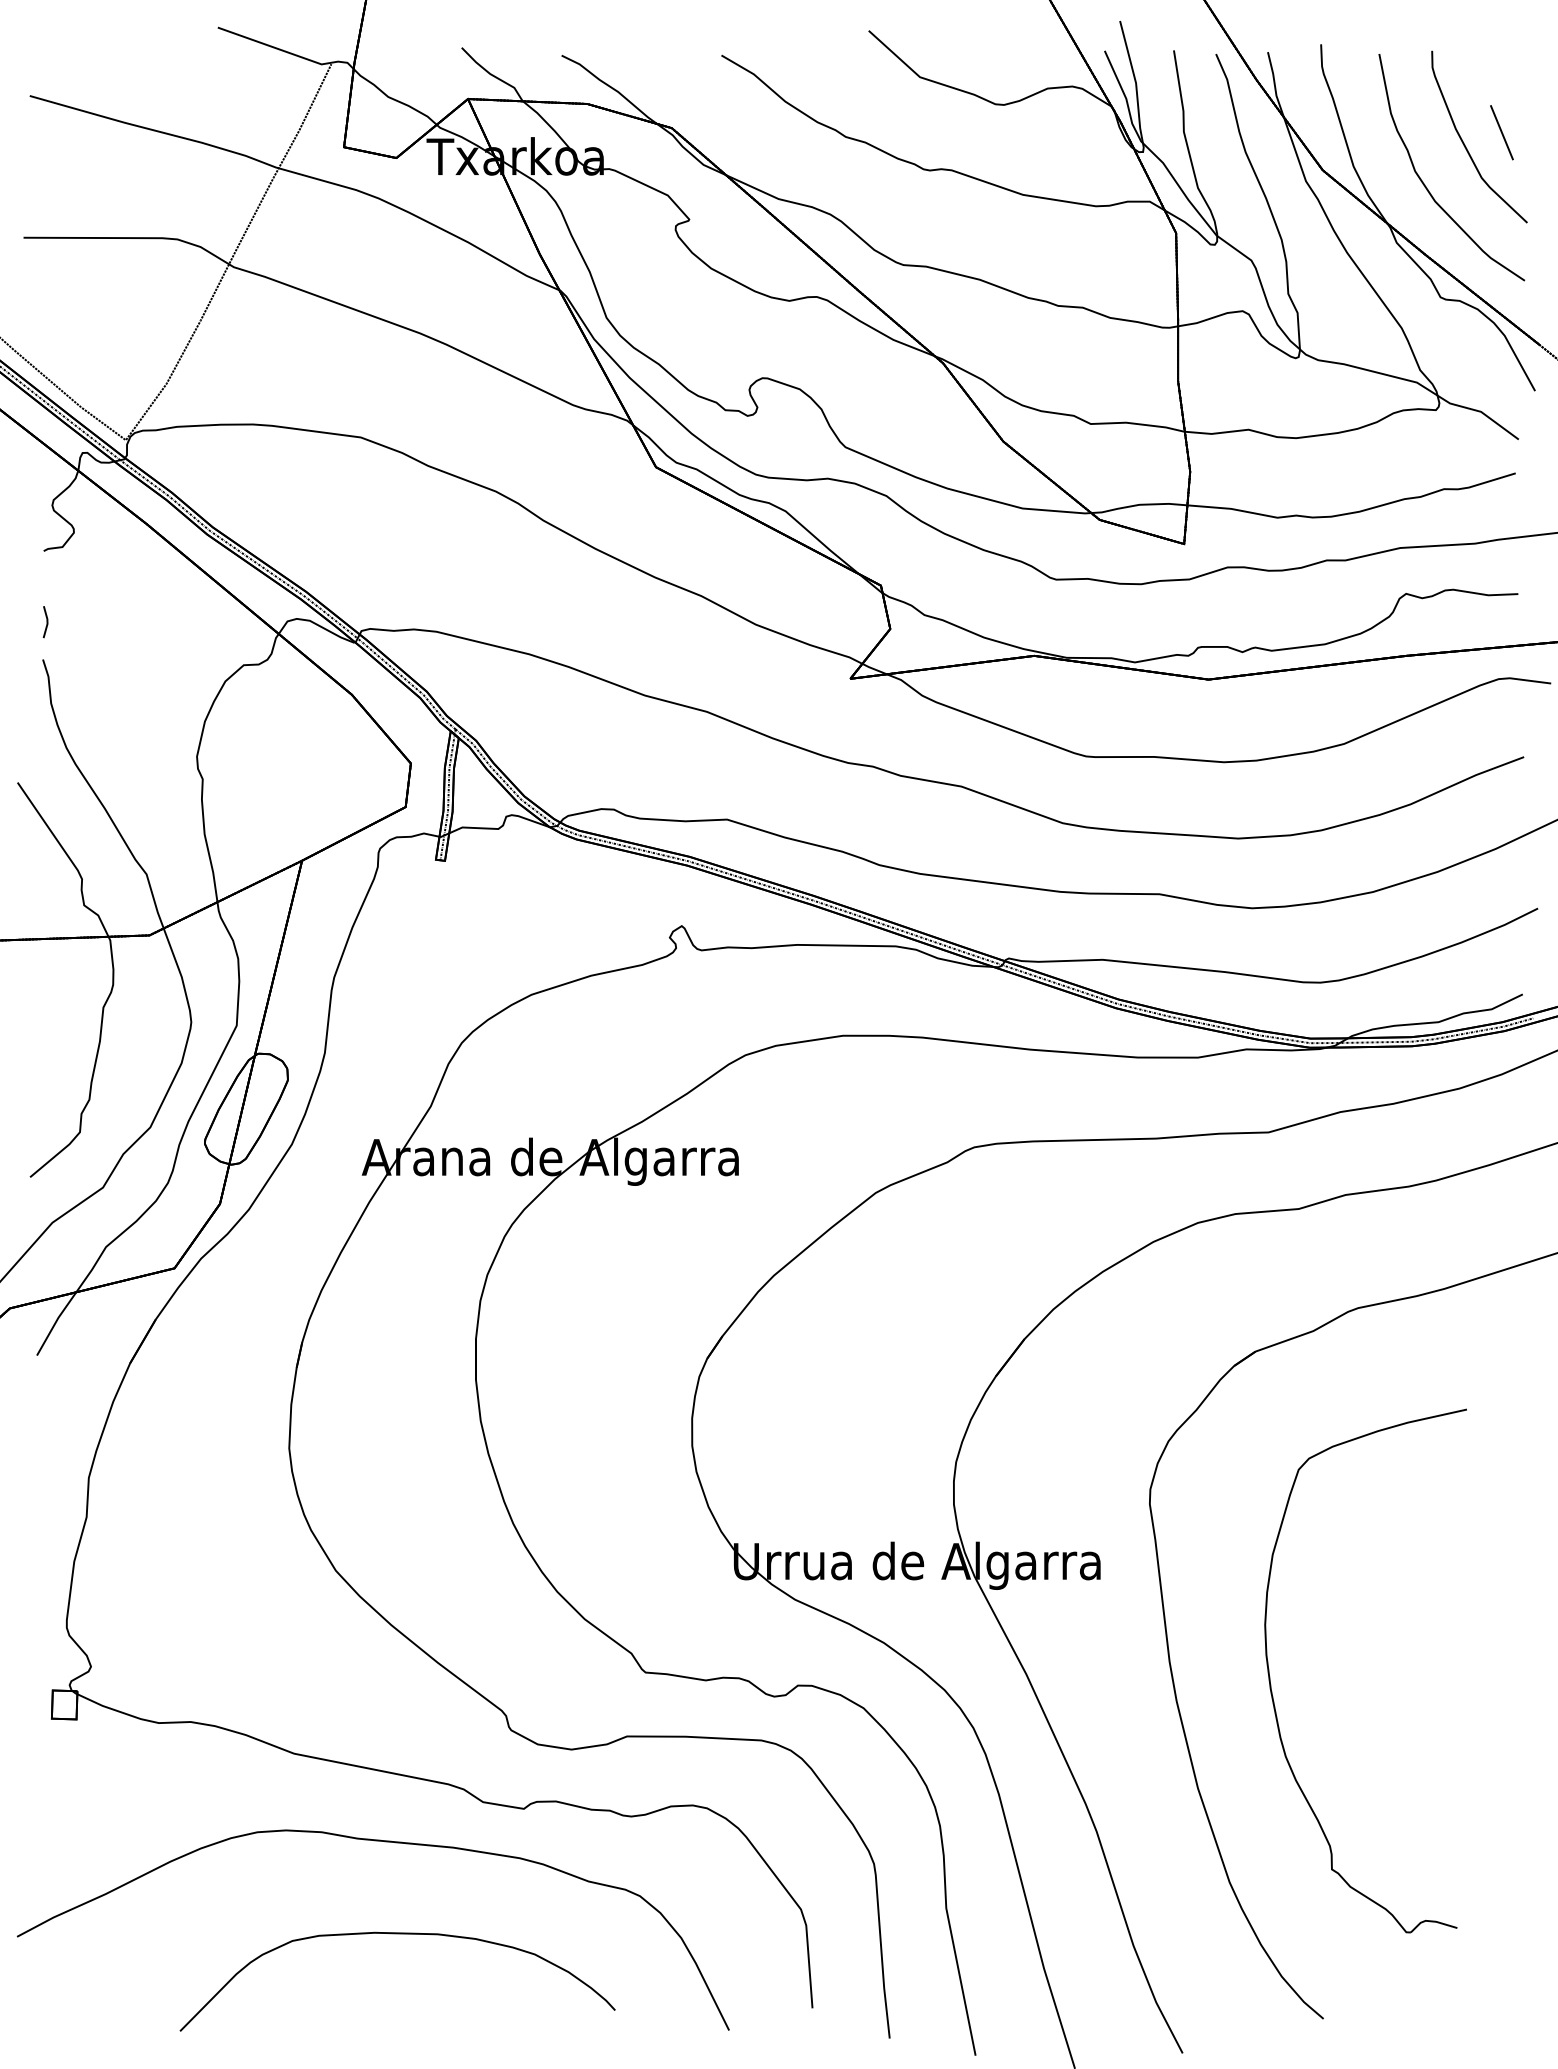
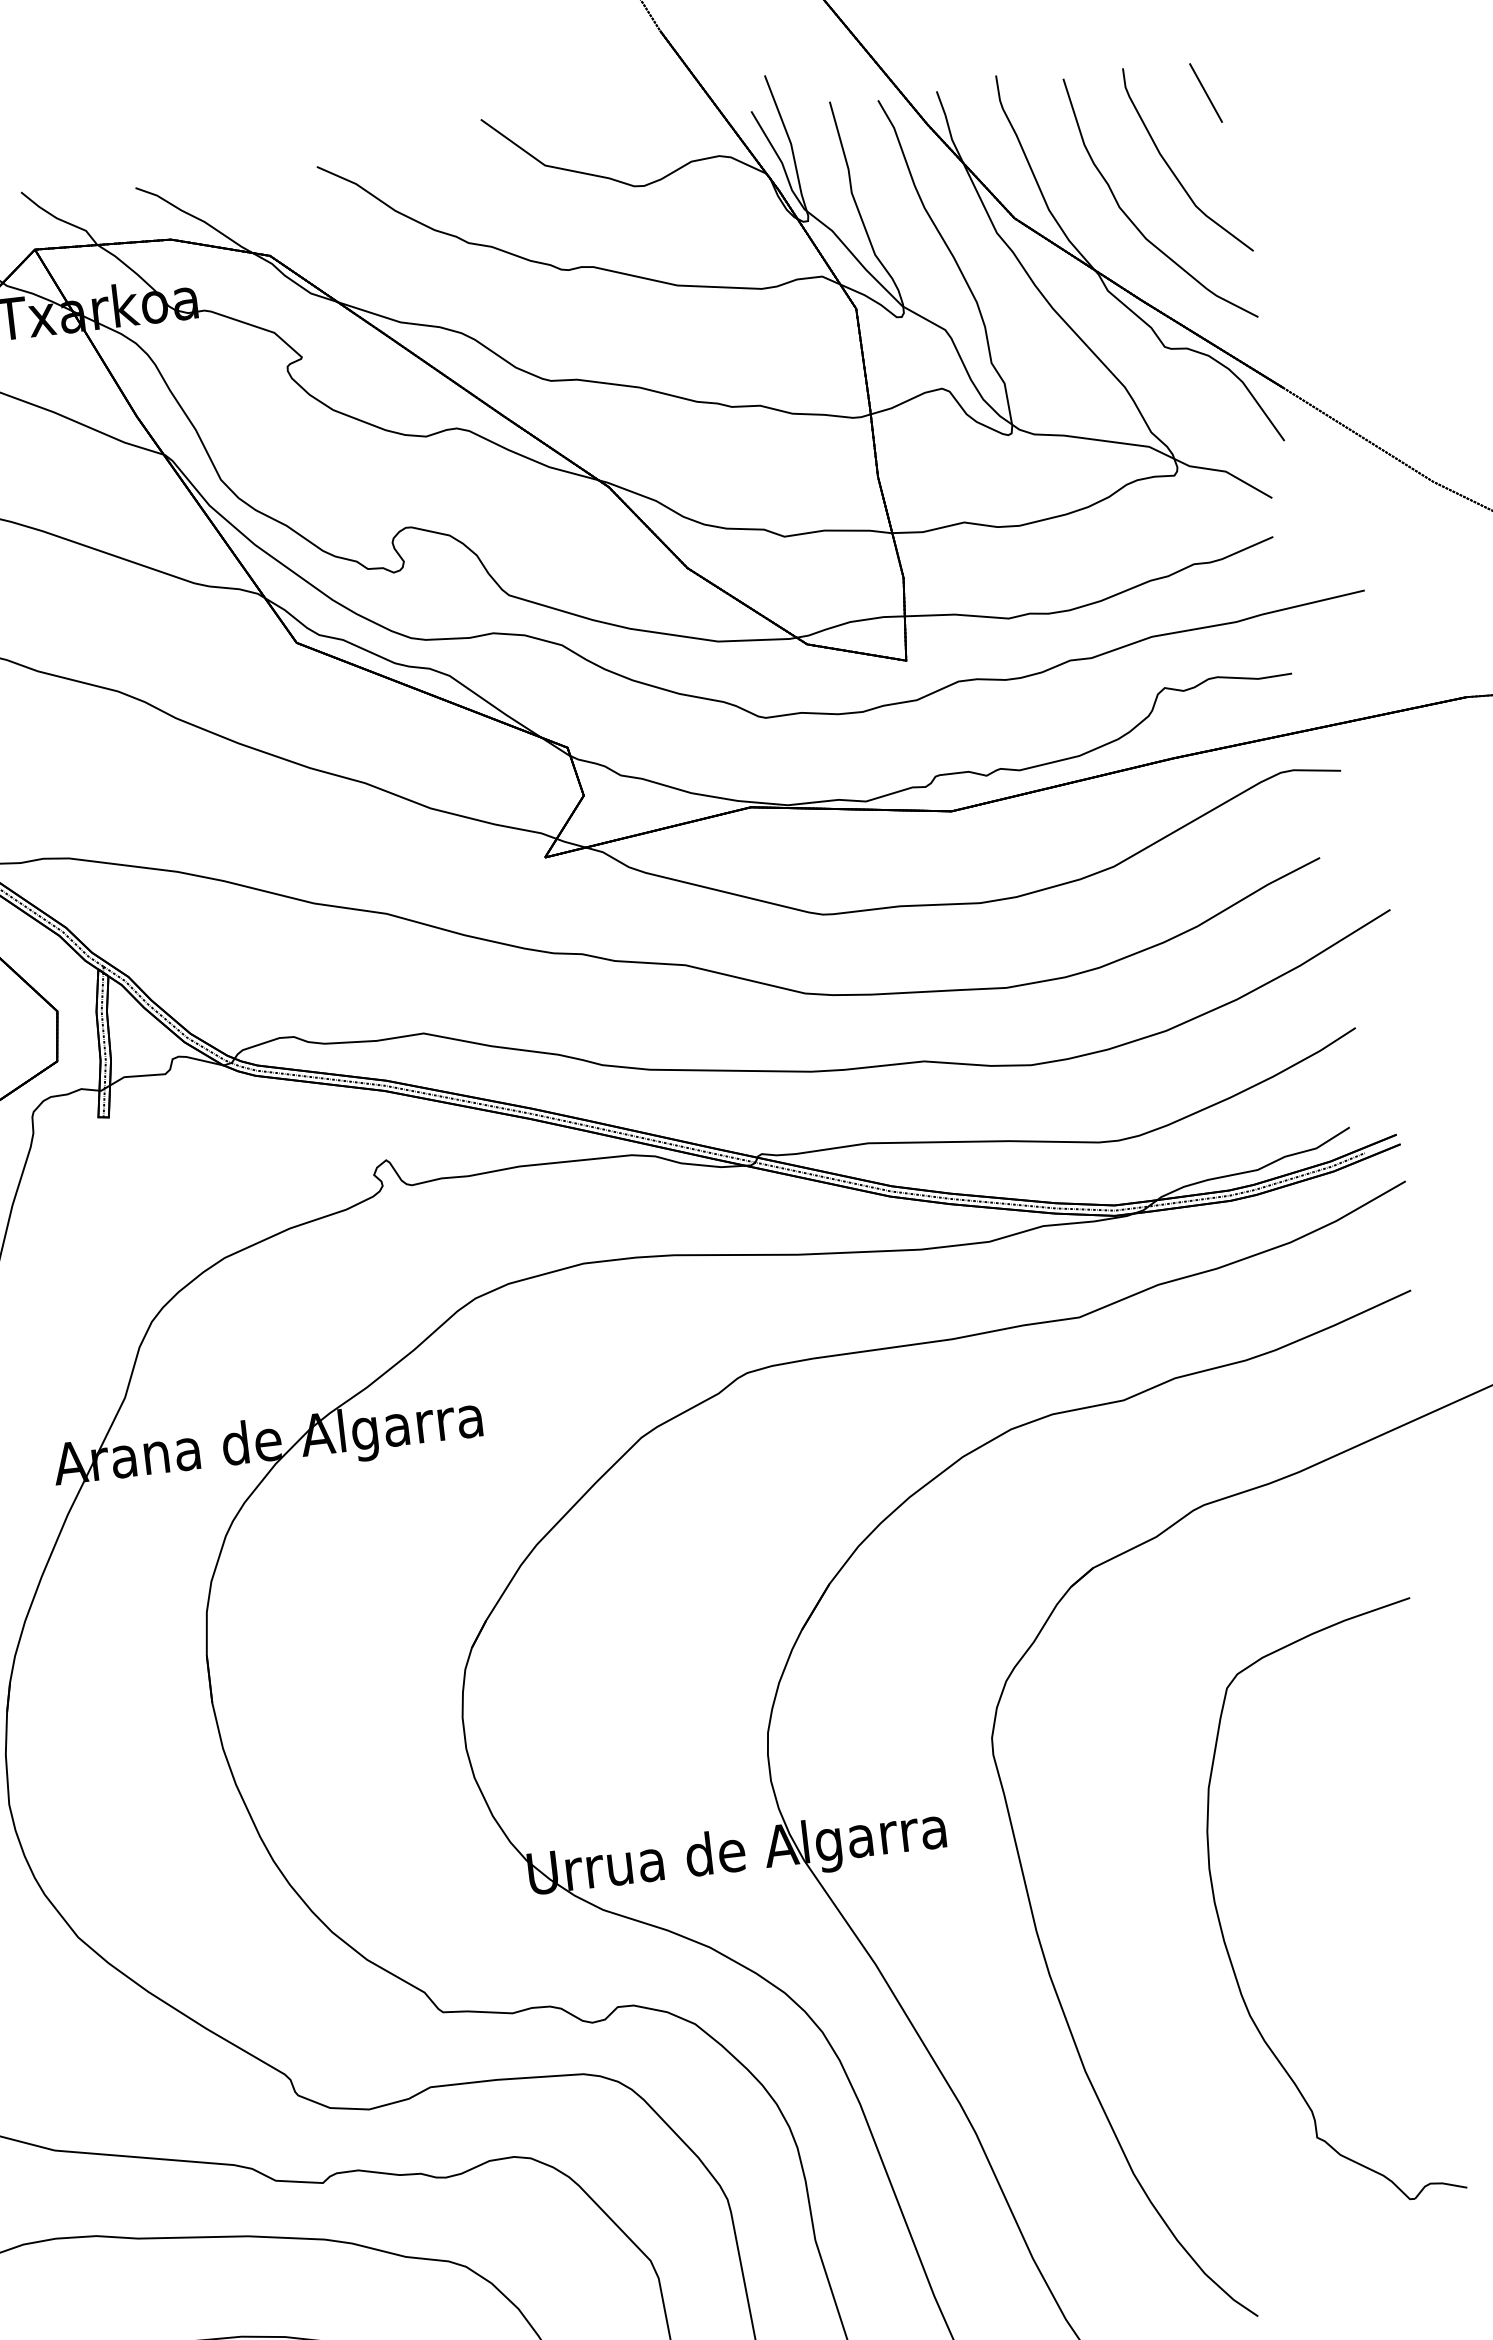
line: (1501, 132) -> (1205, 92), moved
part: (1271, 1684) -> (1224, 1935), moved

